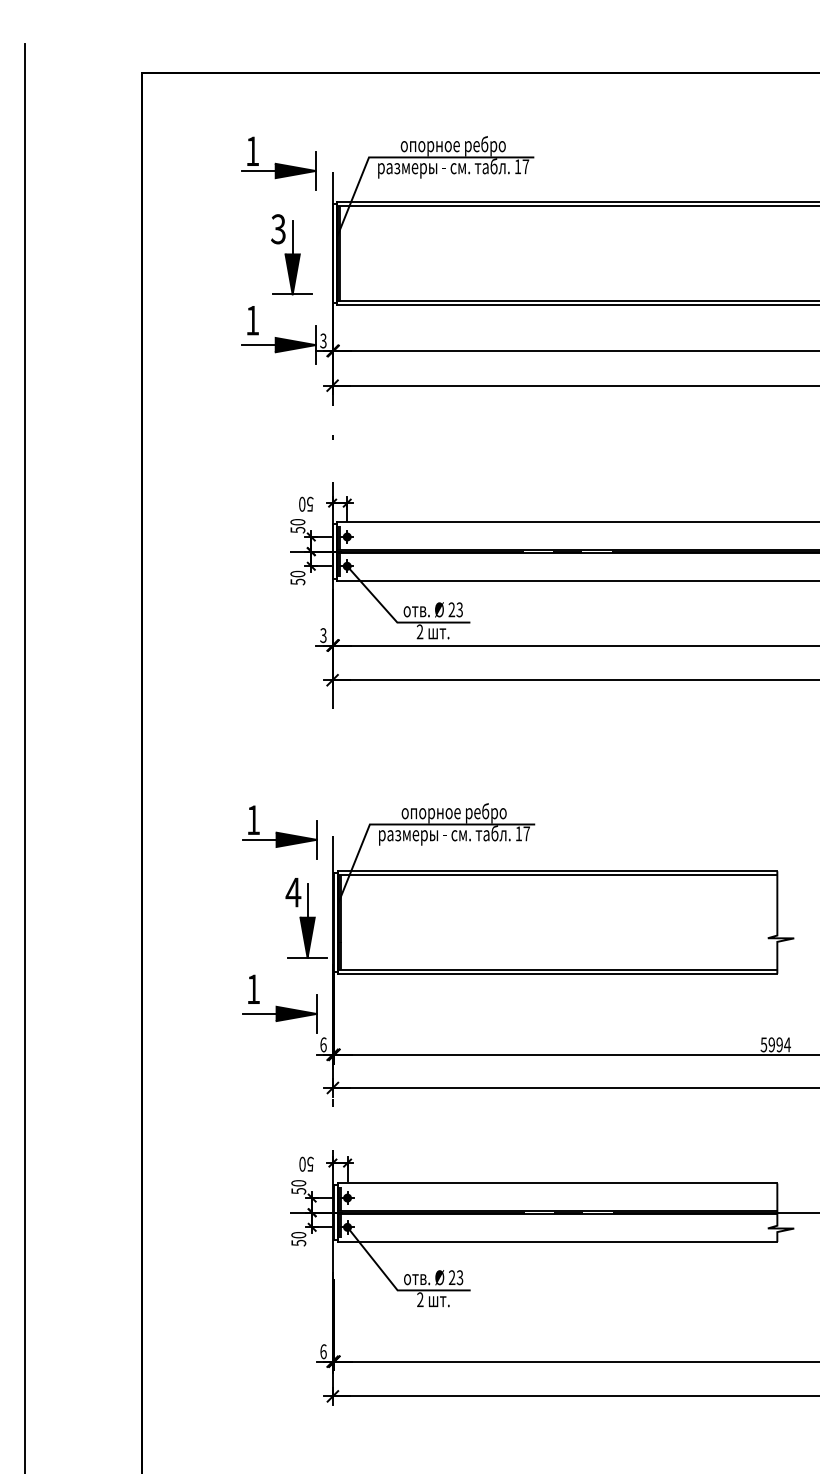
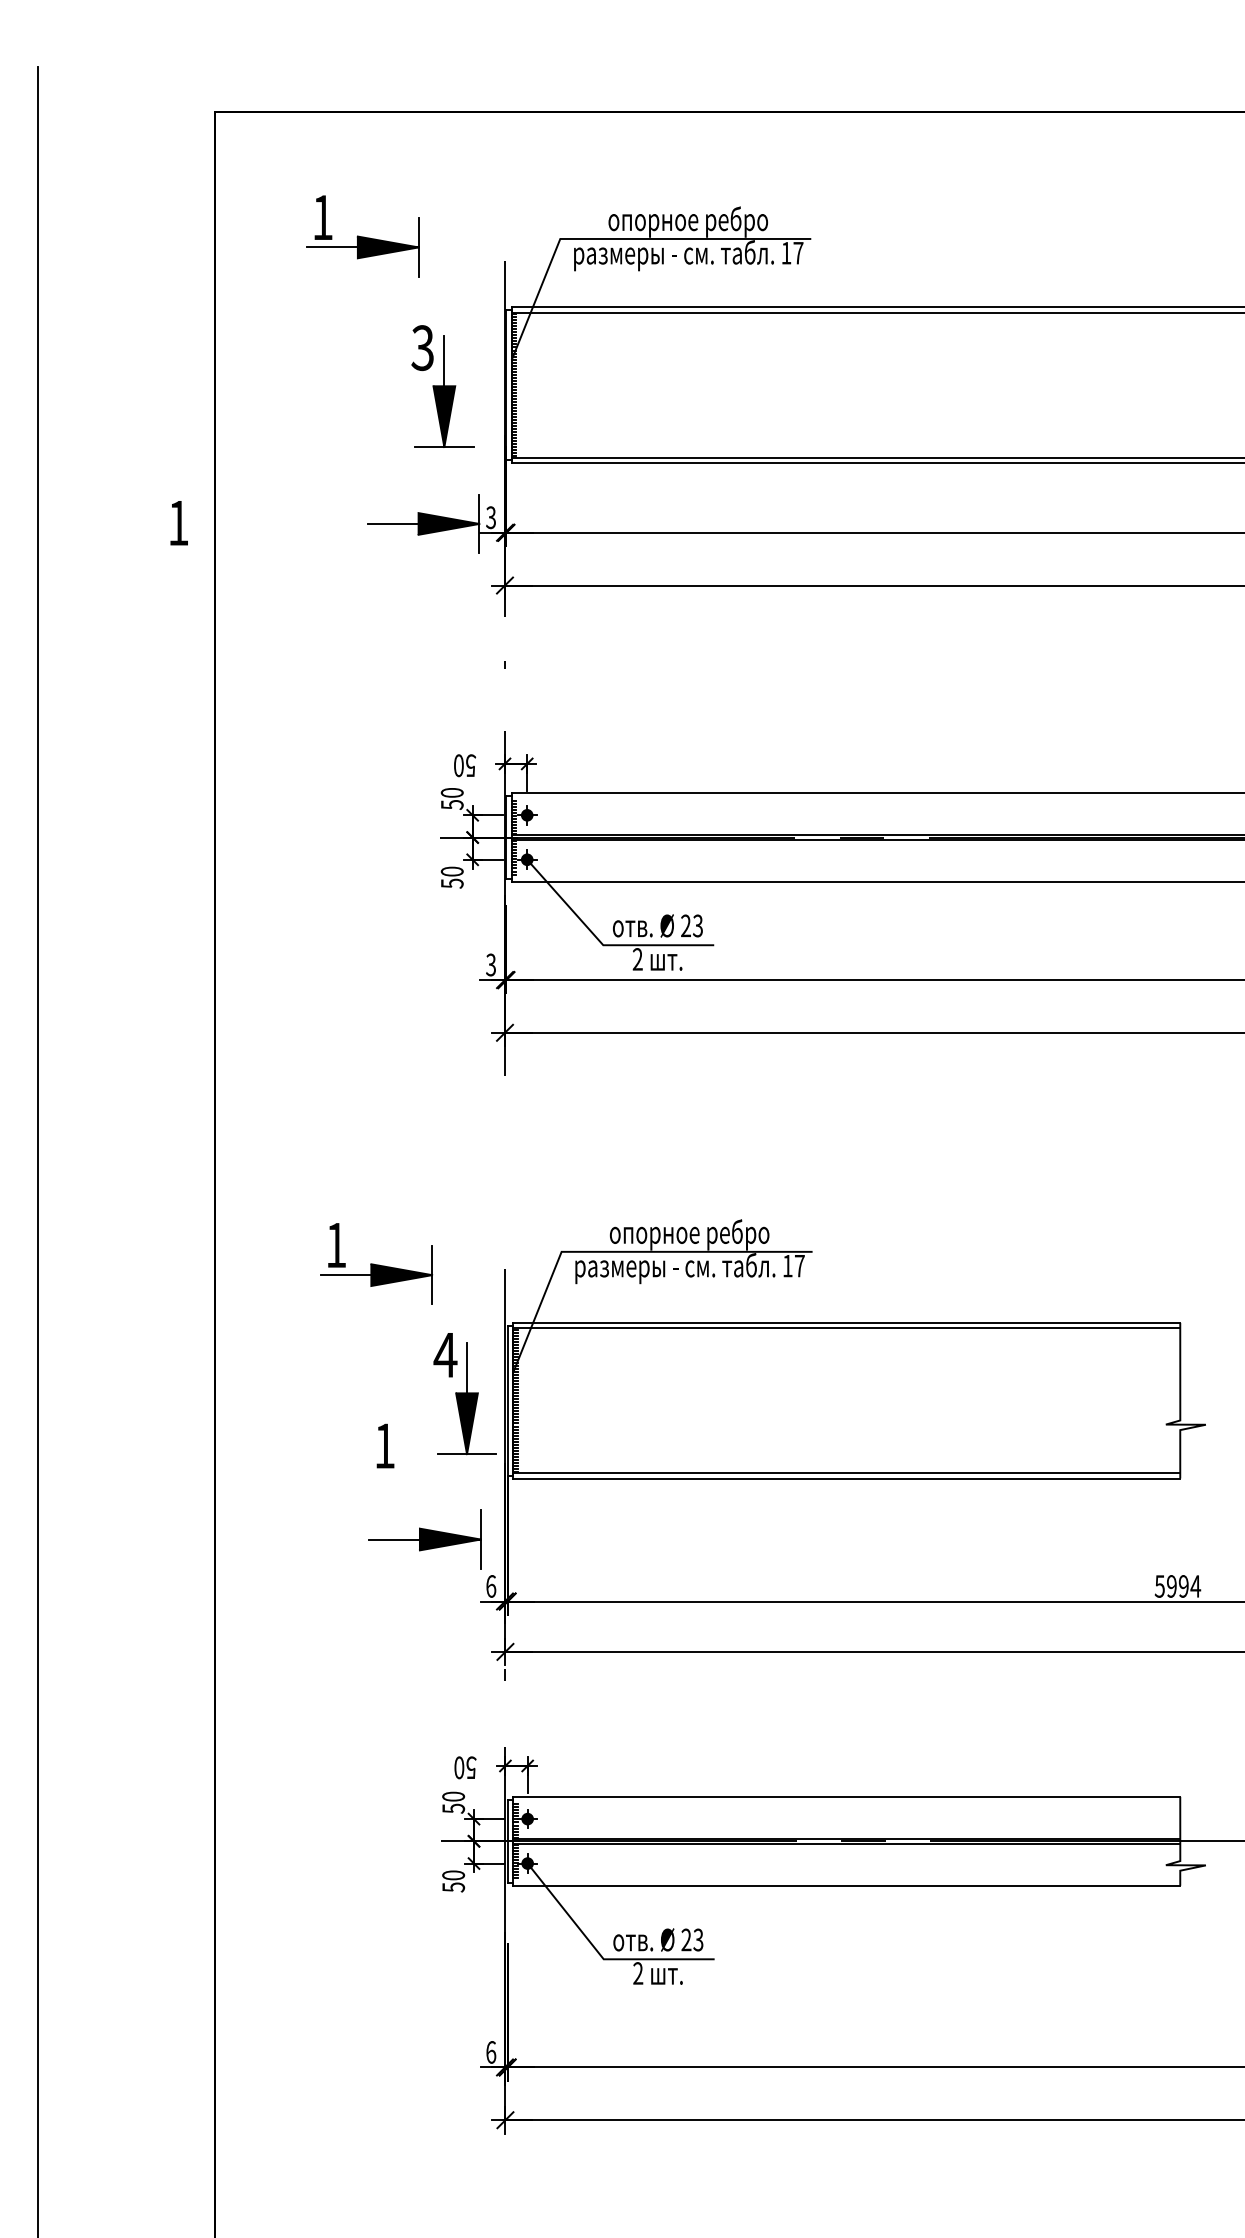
part: (278, 163) -> (362, 236), moved
text: (252, 320) -> (178, 523), moved
part: (279, 832) -> (375, 1264), moved
text: (253, 988) -> (384, 1444), moved

